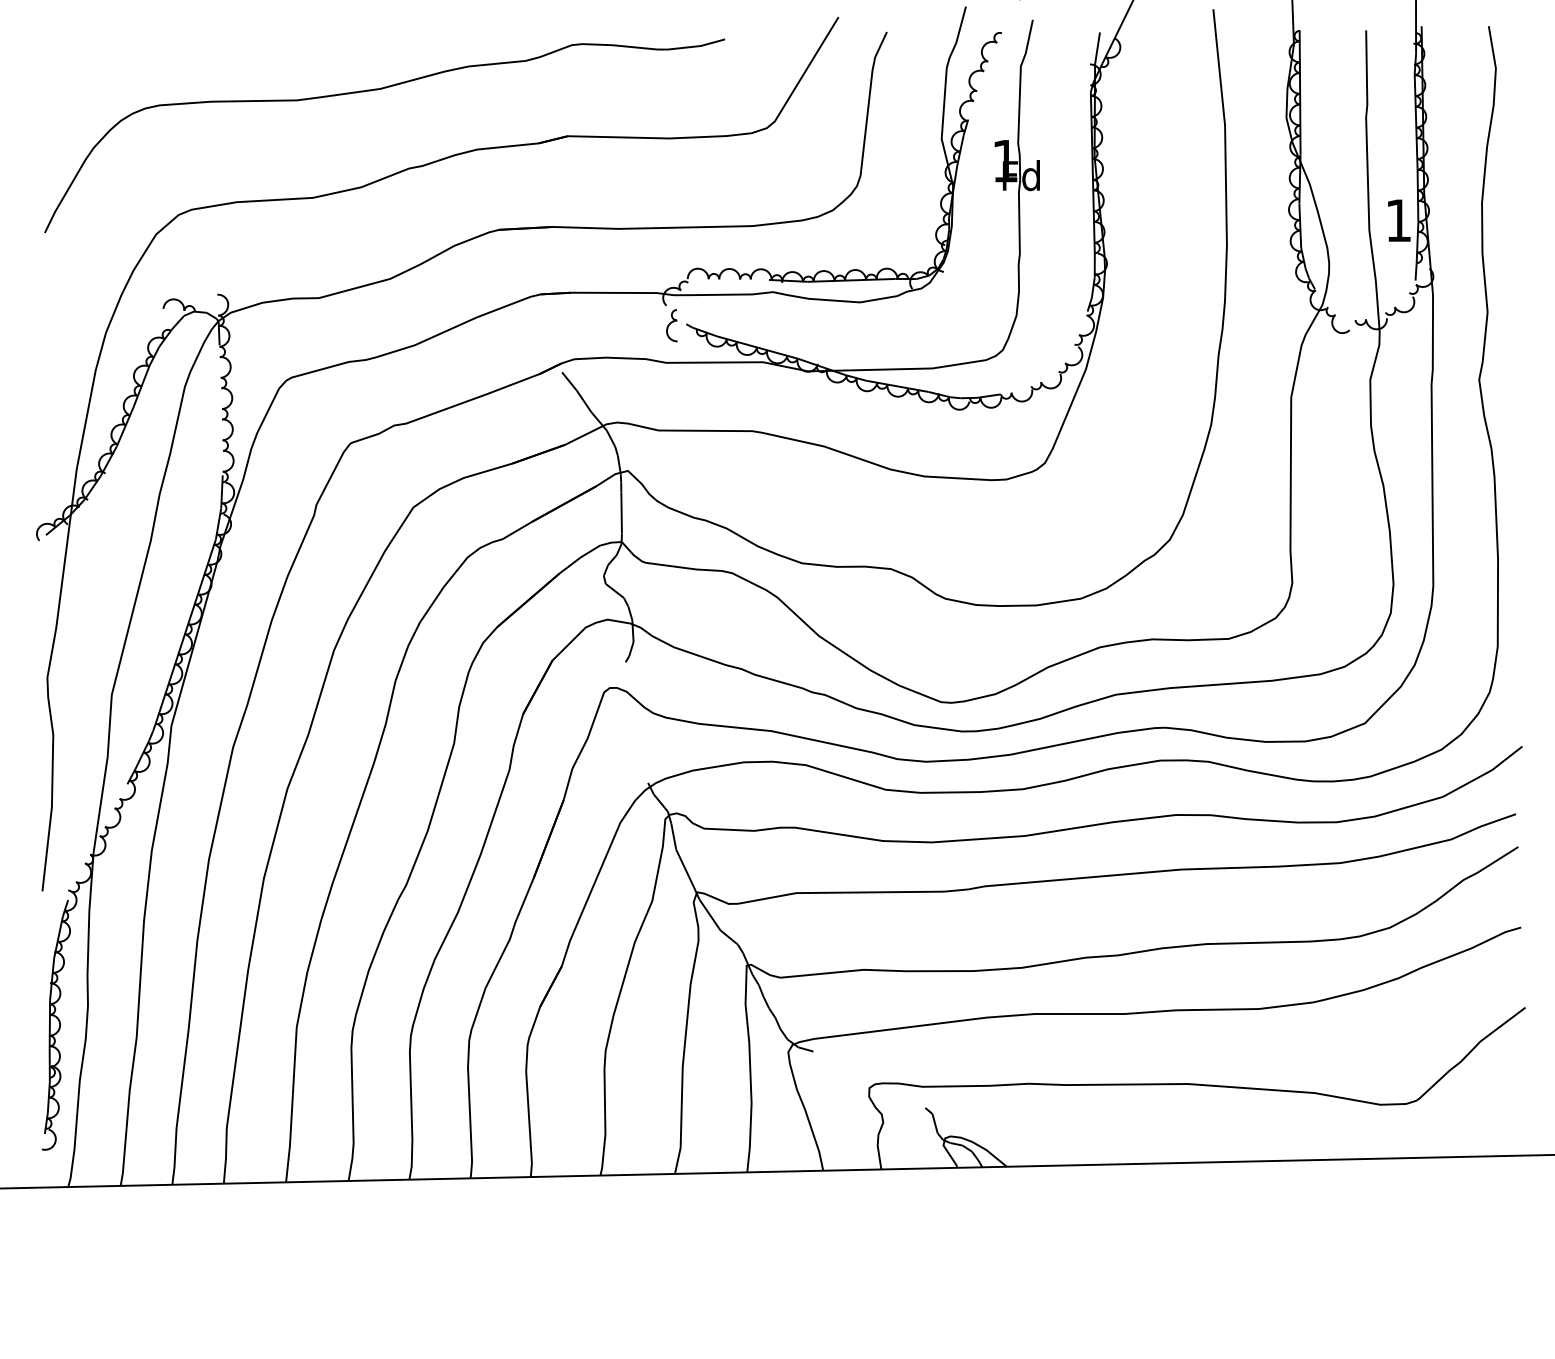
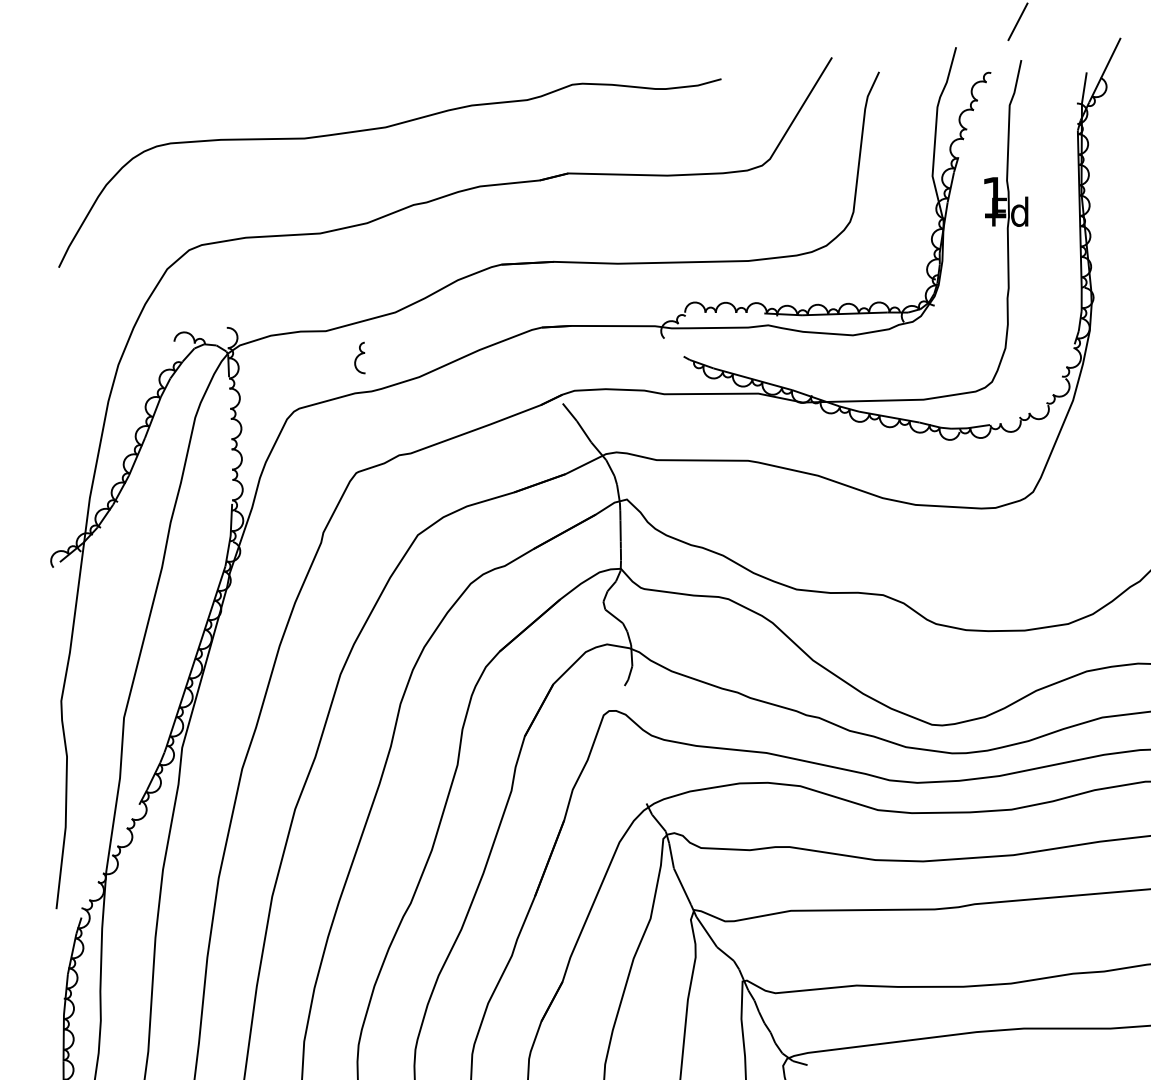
part: (671, 325) -> (359, 357), moved

